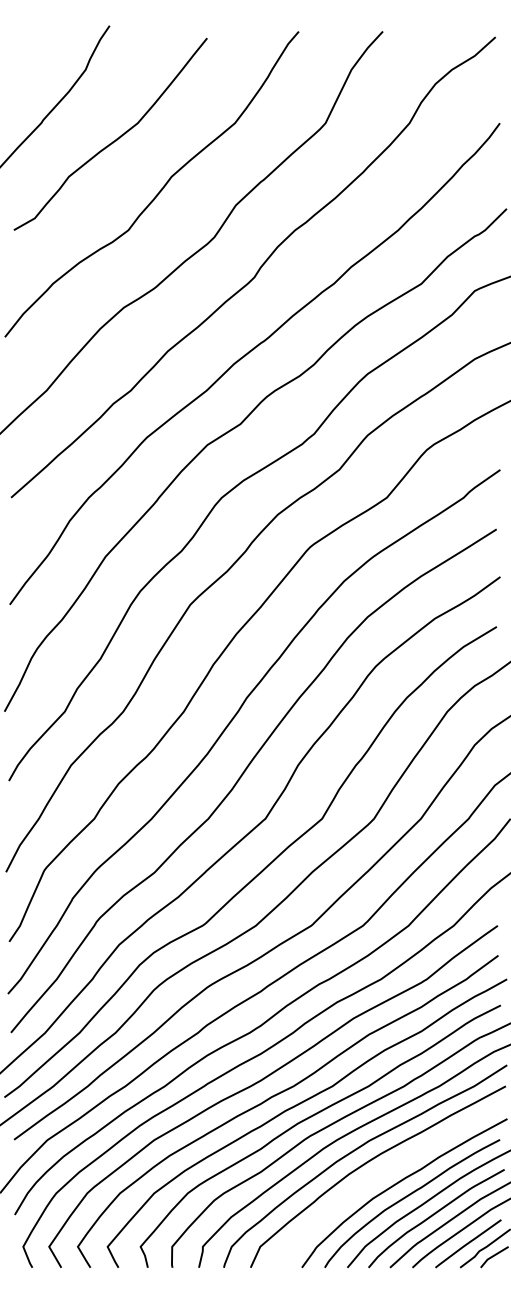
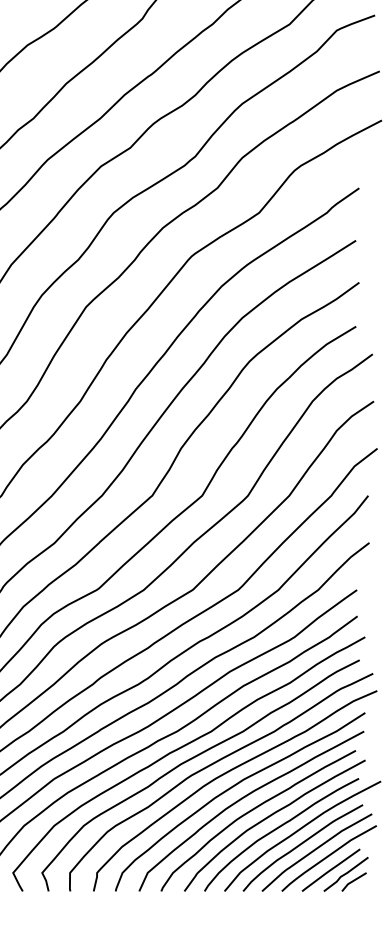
curve: (379, 1176) -> (252, 810), added

